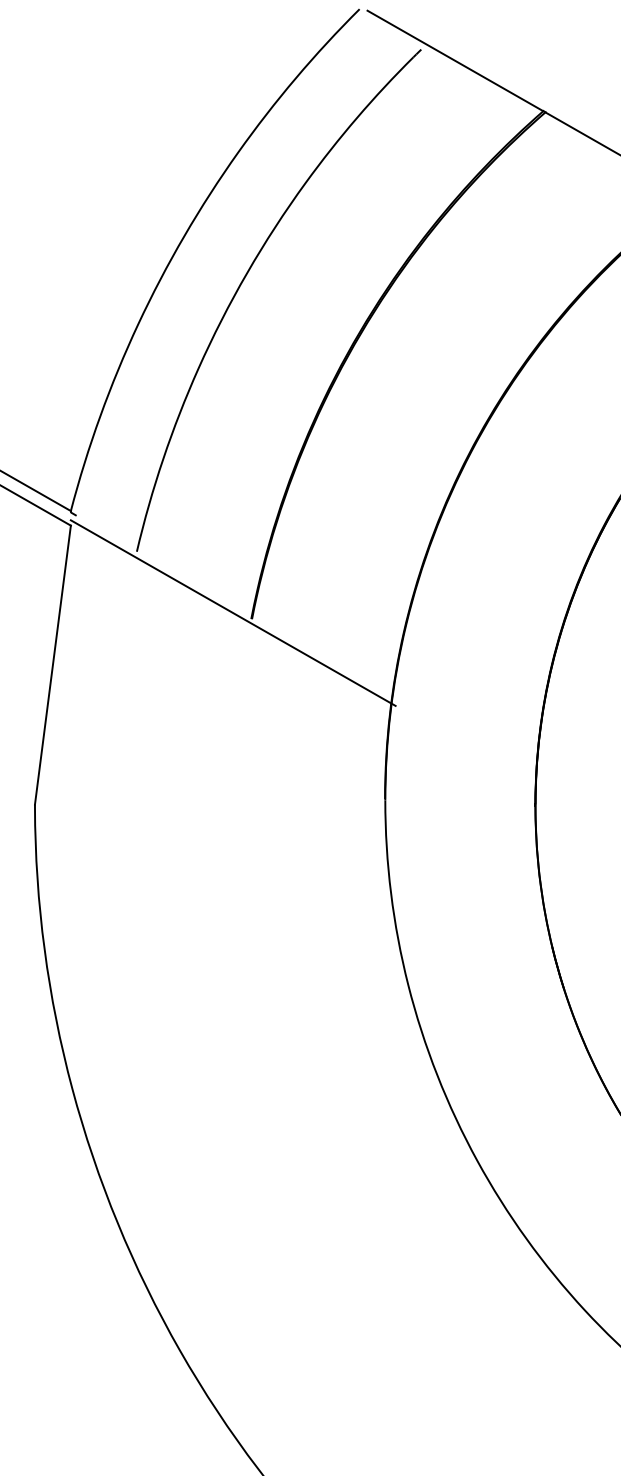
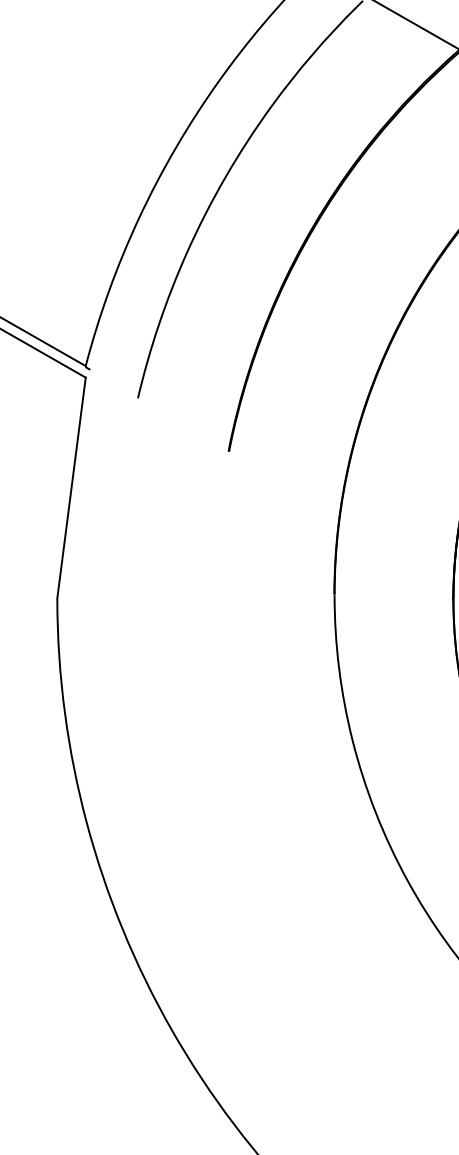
line: (232, 612) -> (213, 446), removed

